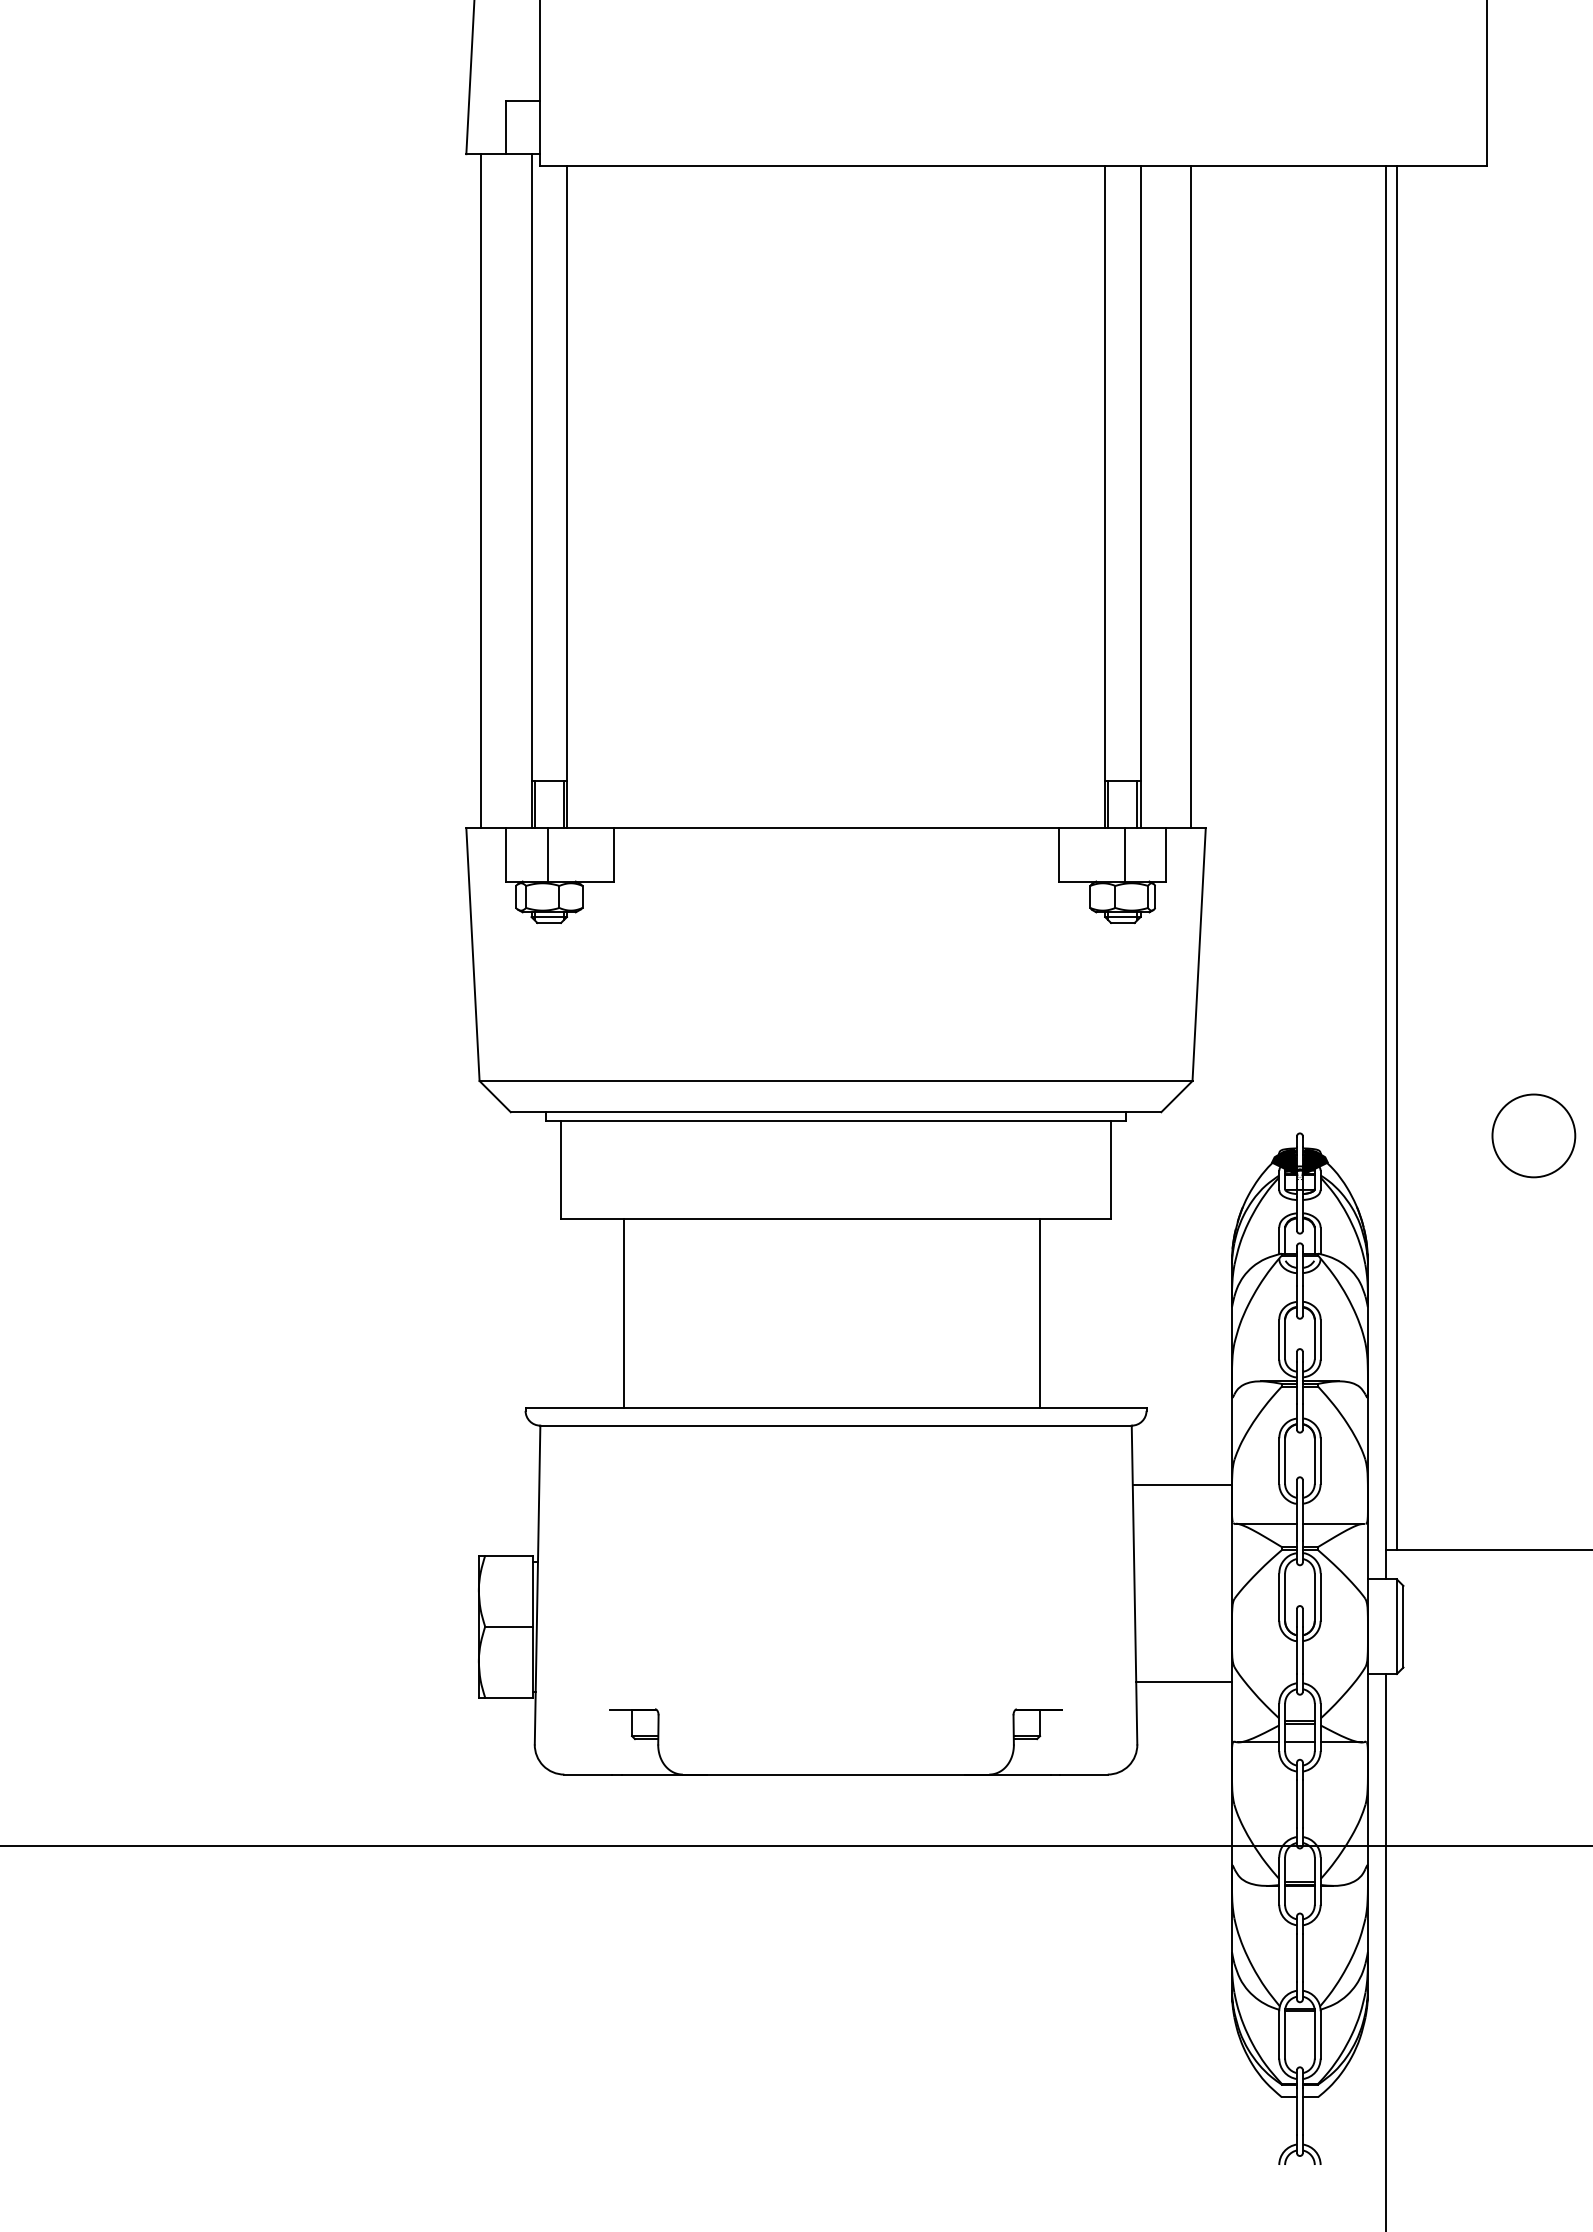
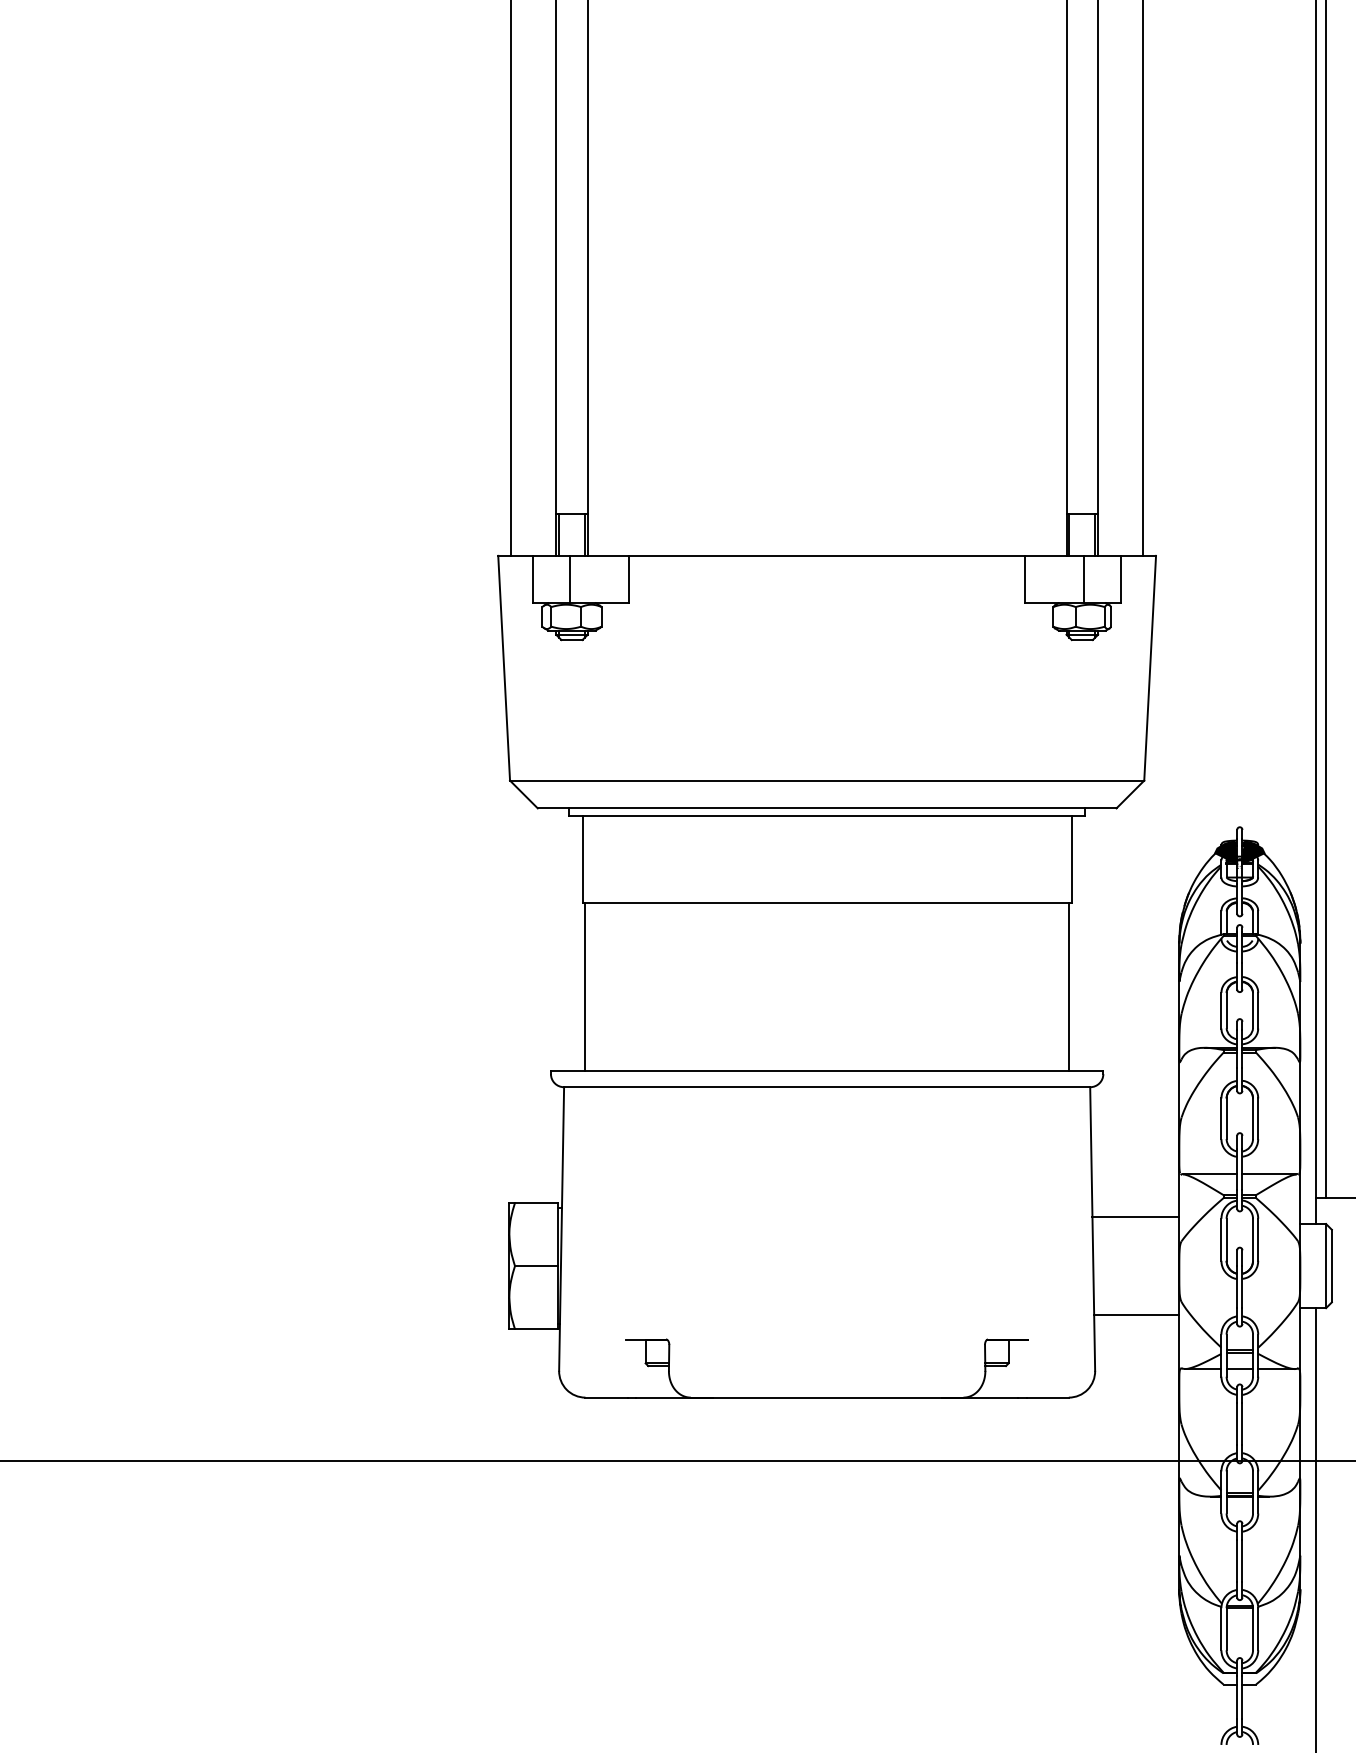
line: (624, 1312) -> (585, 986), moved
line: (1040, 1312) -> (1069, 986), moved
line: (1182, 1485) -> (1135, 1216), moved

